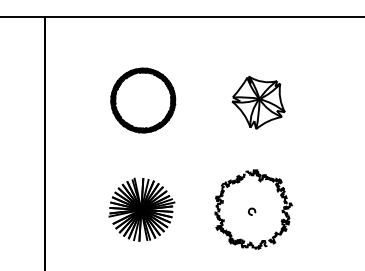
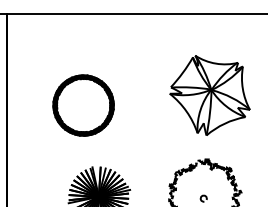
part: (143, 100) -> (83, 105), moved
part: (258, 102) -> (209, 95), size x1.6

